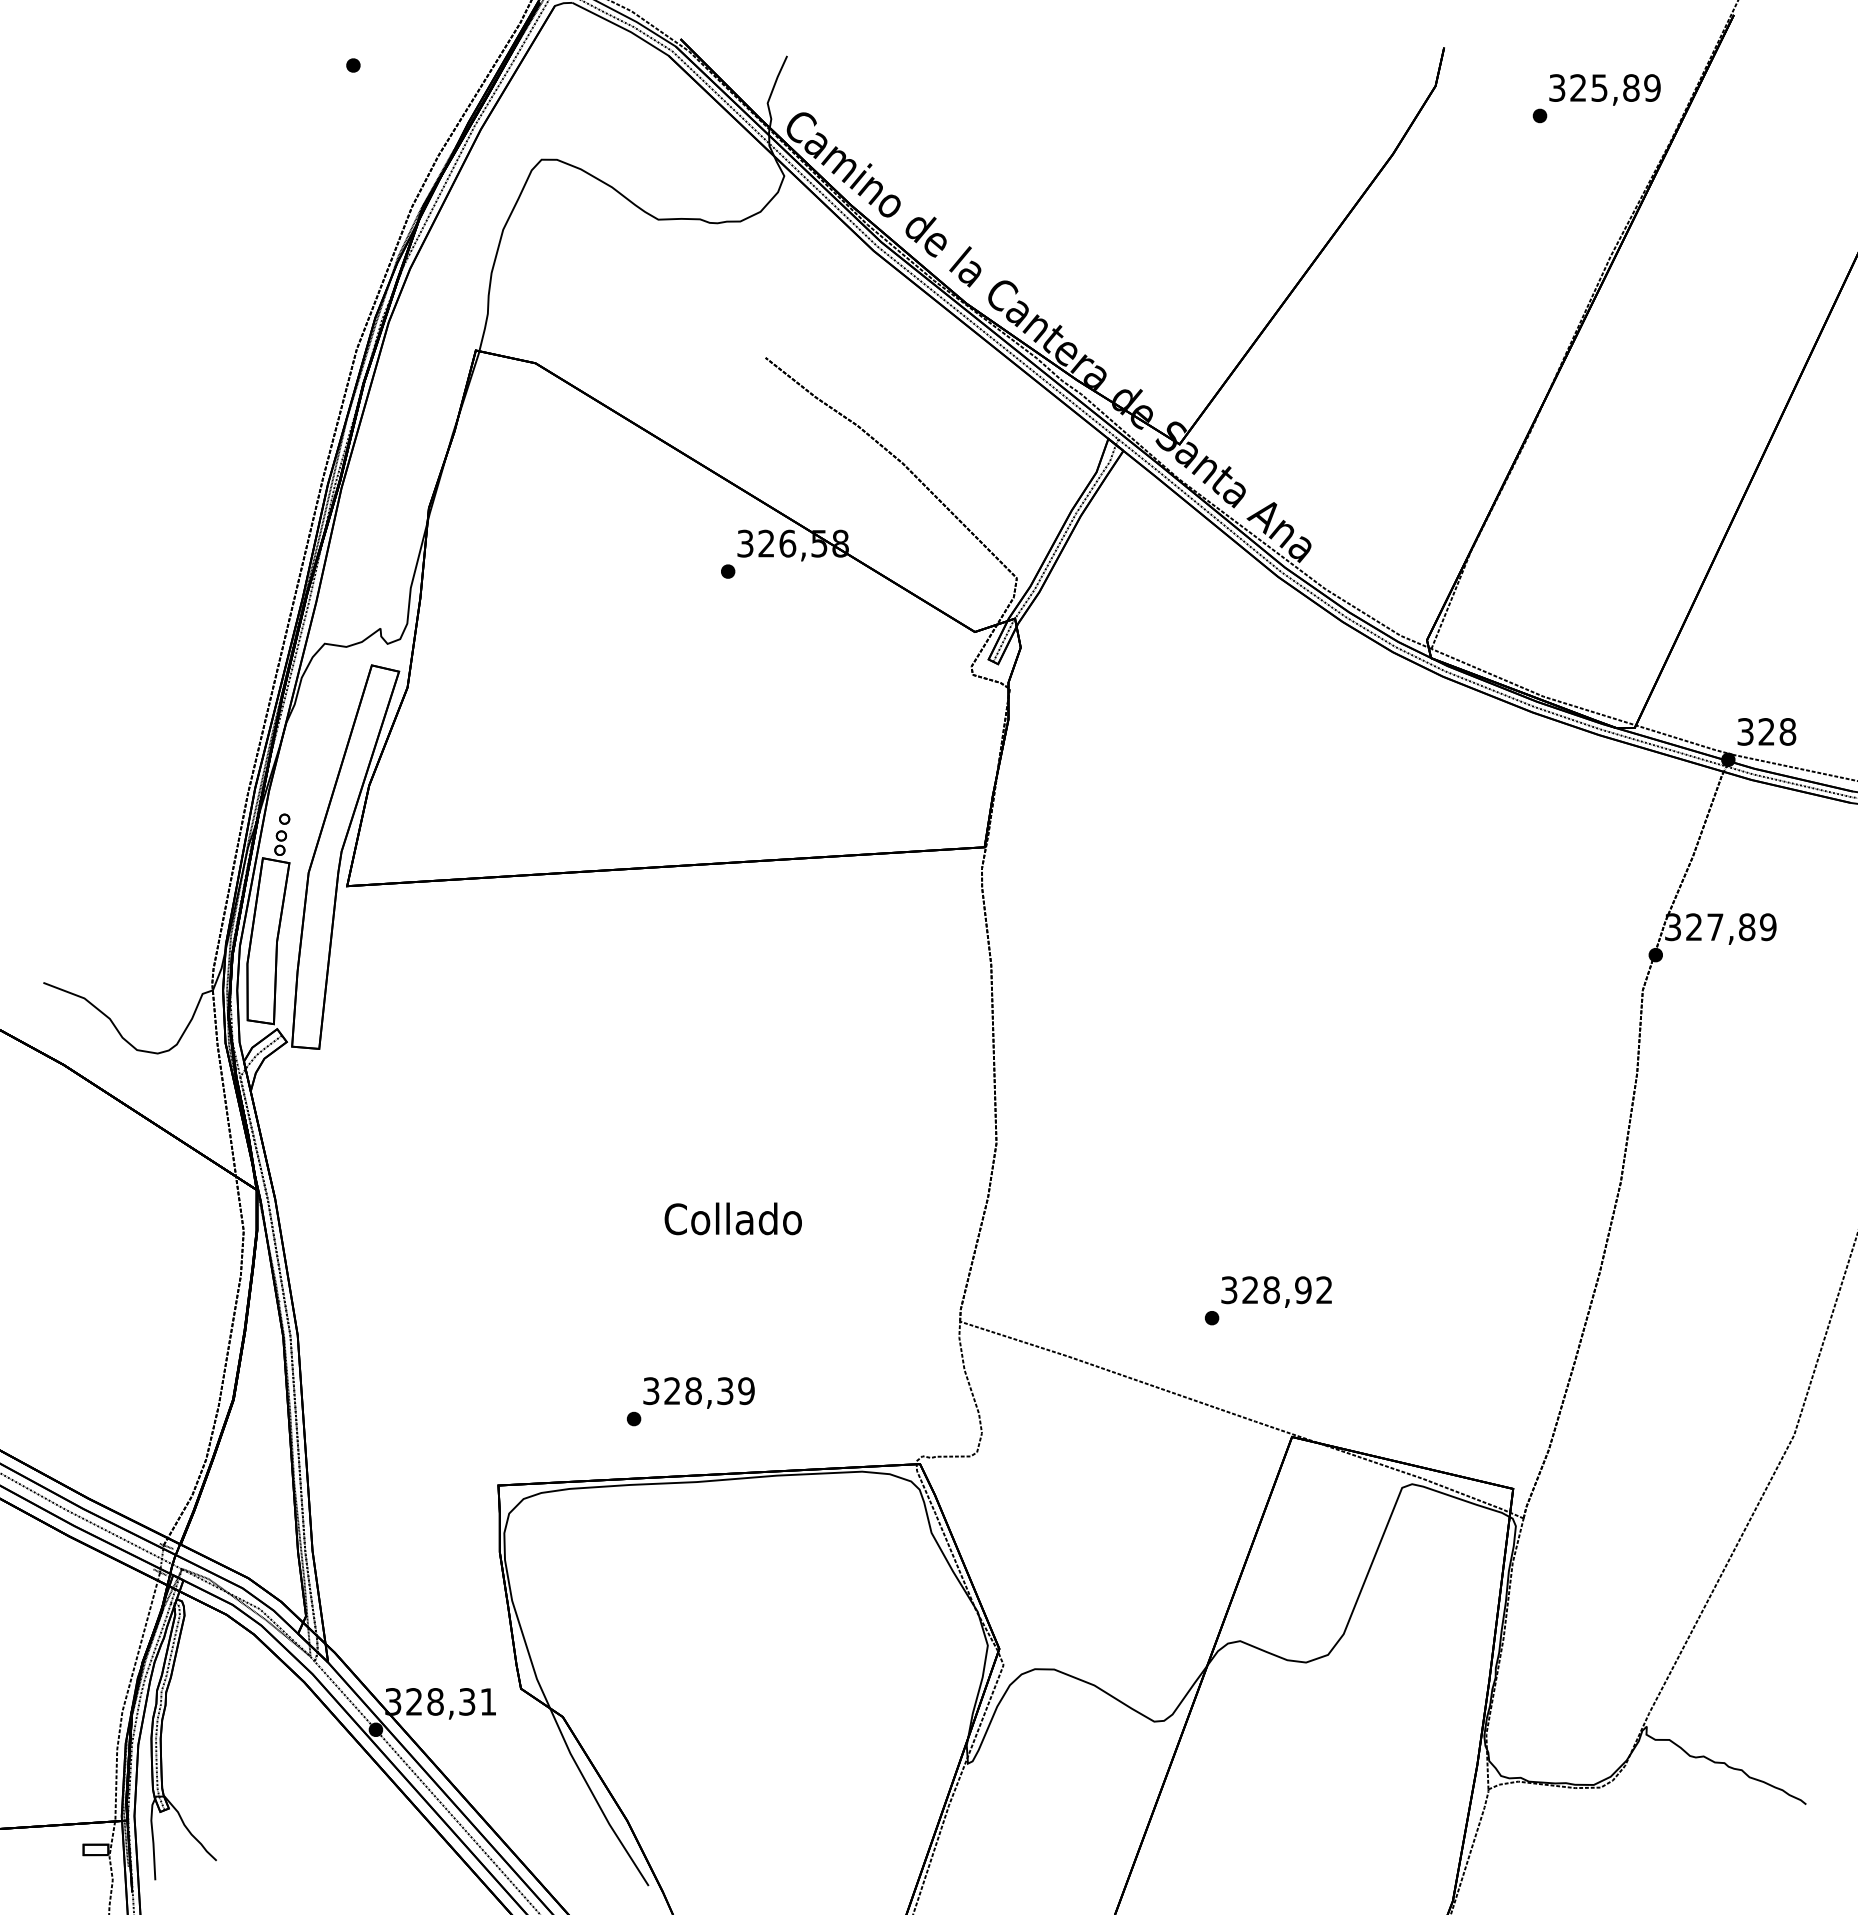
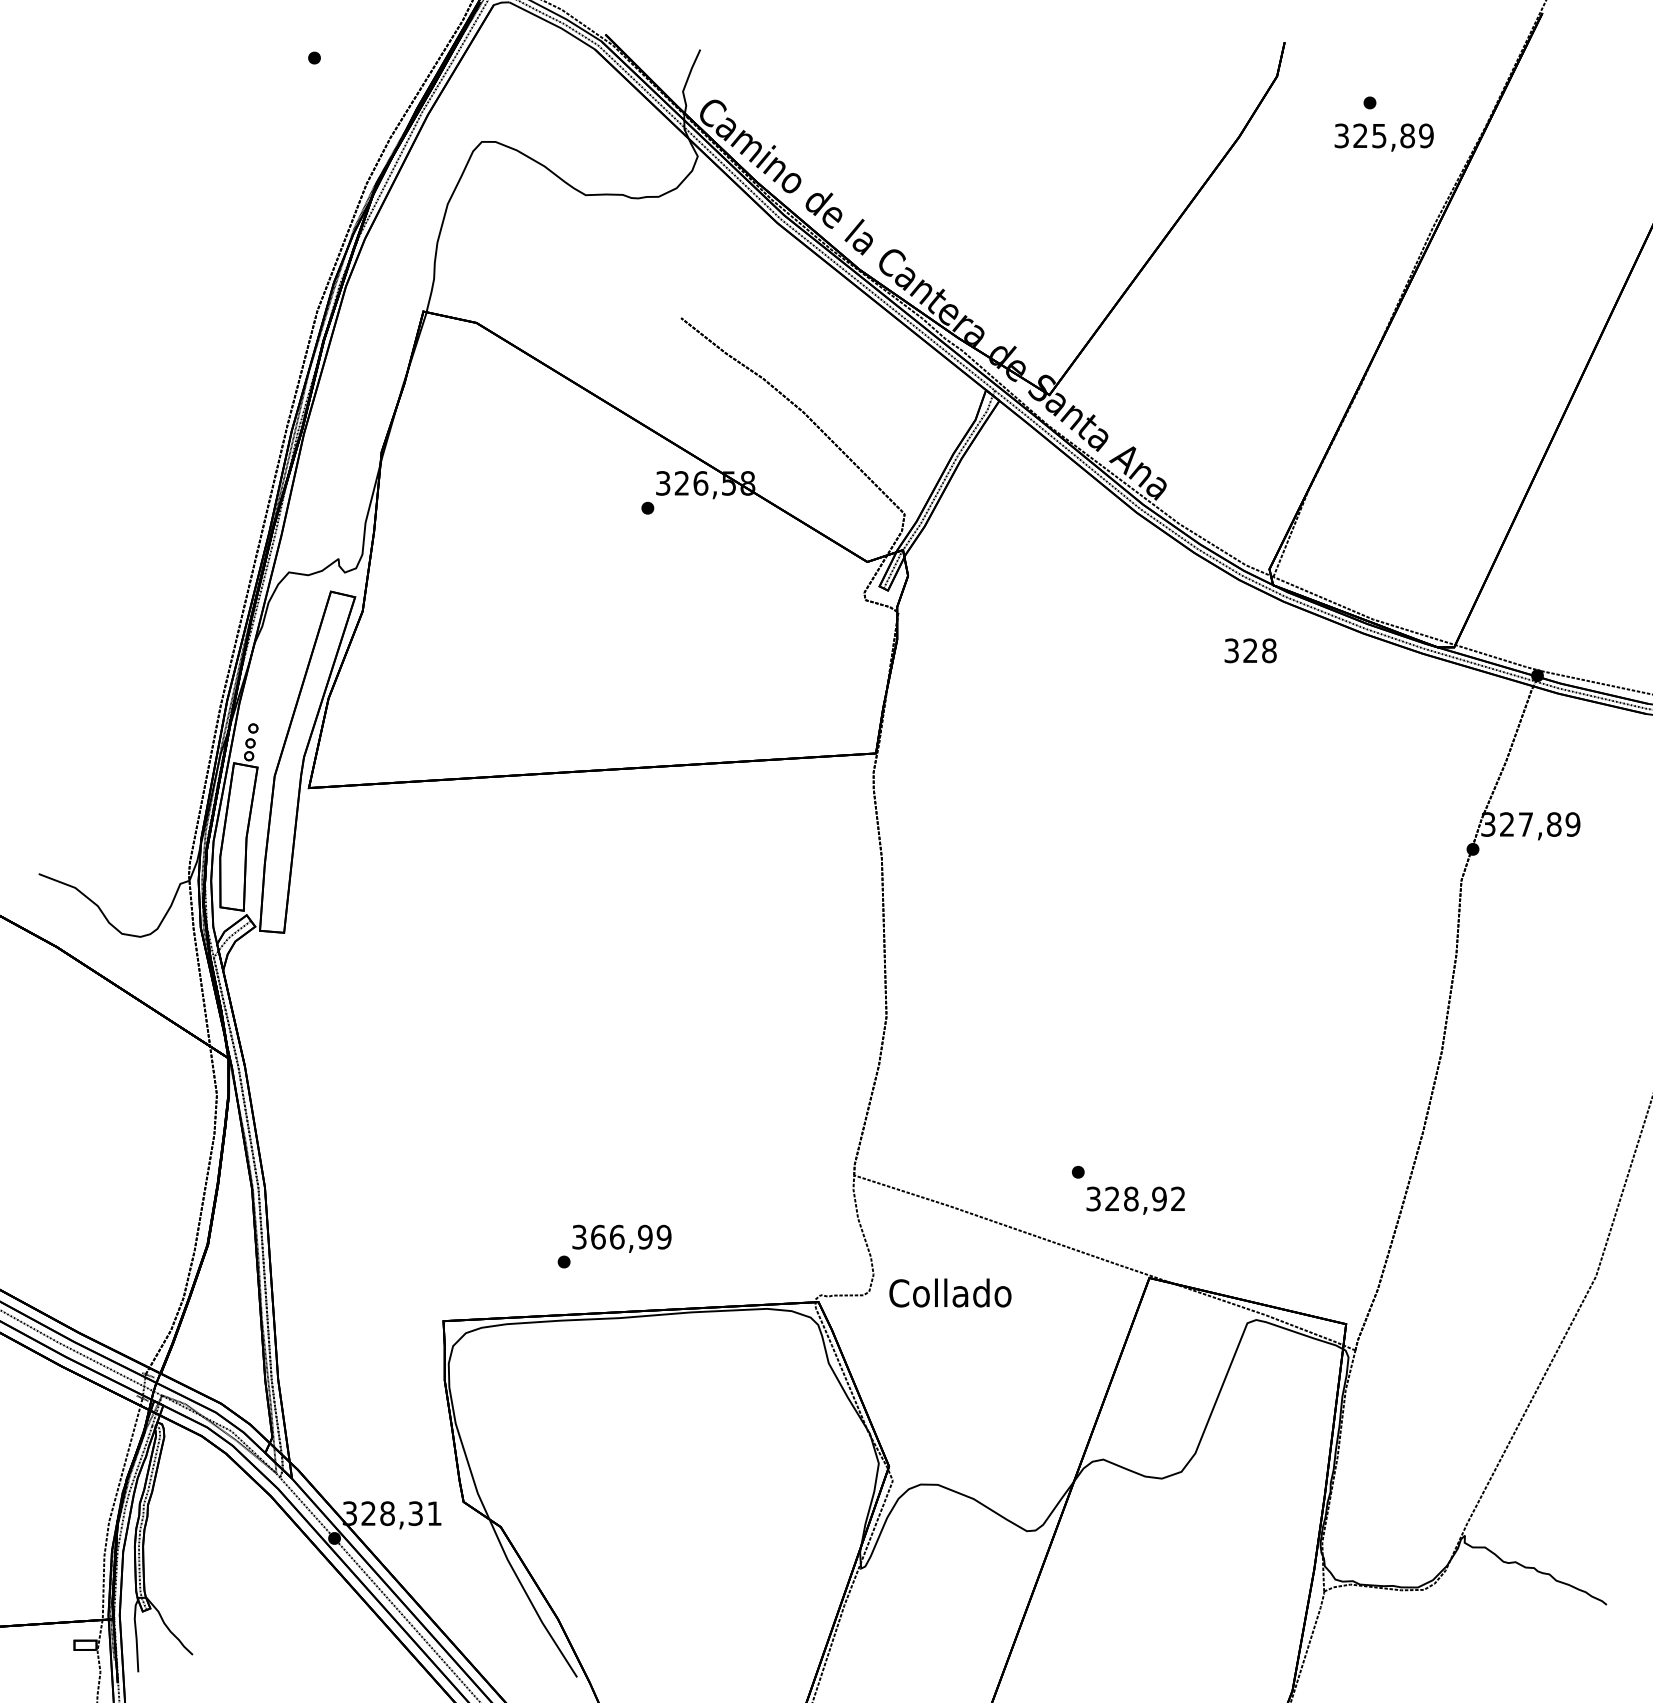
text: (1604, 89) -> (1383, 137), moved
text: (1766, 731) -> (1250, 650), moved
text: (732, 1218) -> (949, 1292), moved
text: (1276, 1291) -> (1135, 1200), moved
text: (698, 1390) -> (621, 1236), 328,39 -> 366,99

